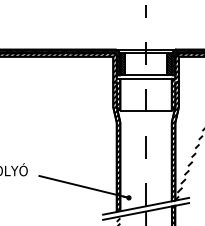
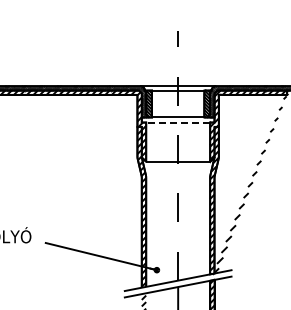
line: (146, 78) -> (178, 122), solid -> dashed

